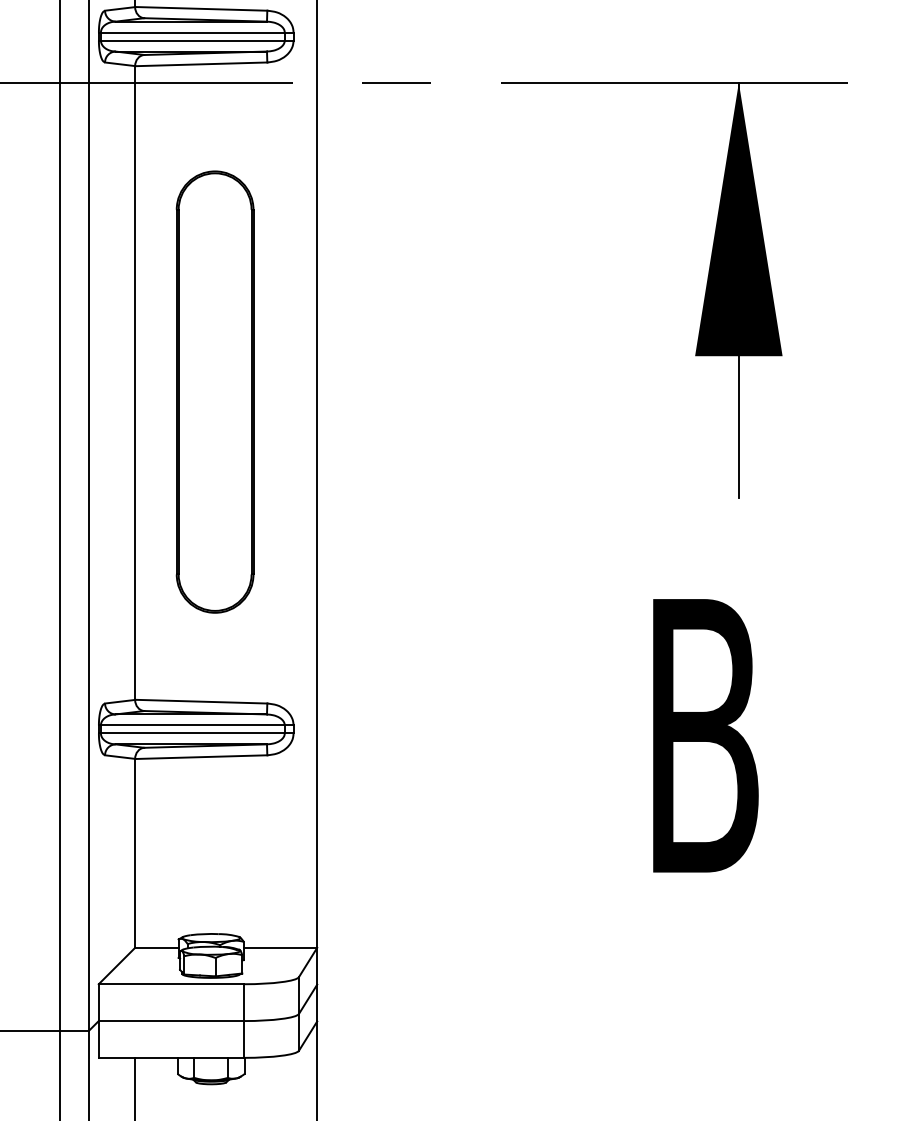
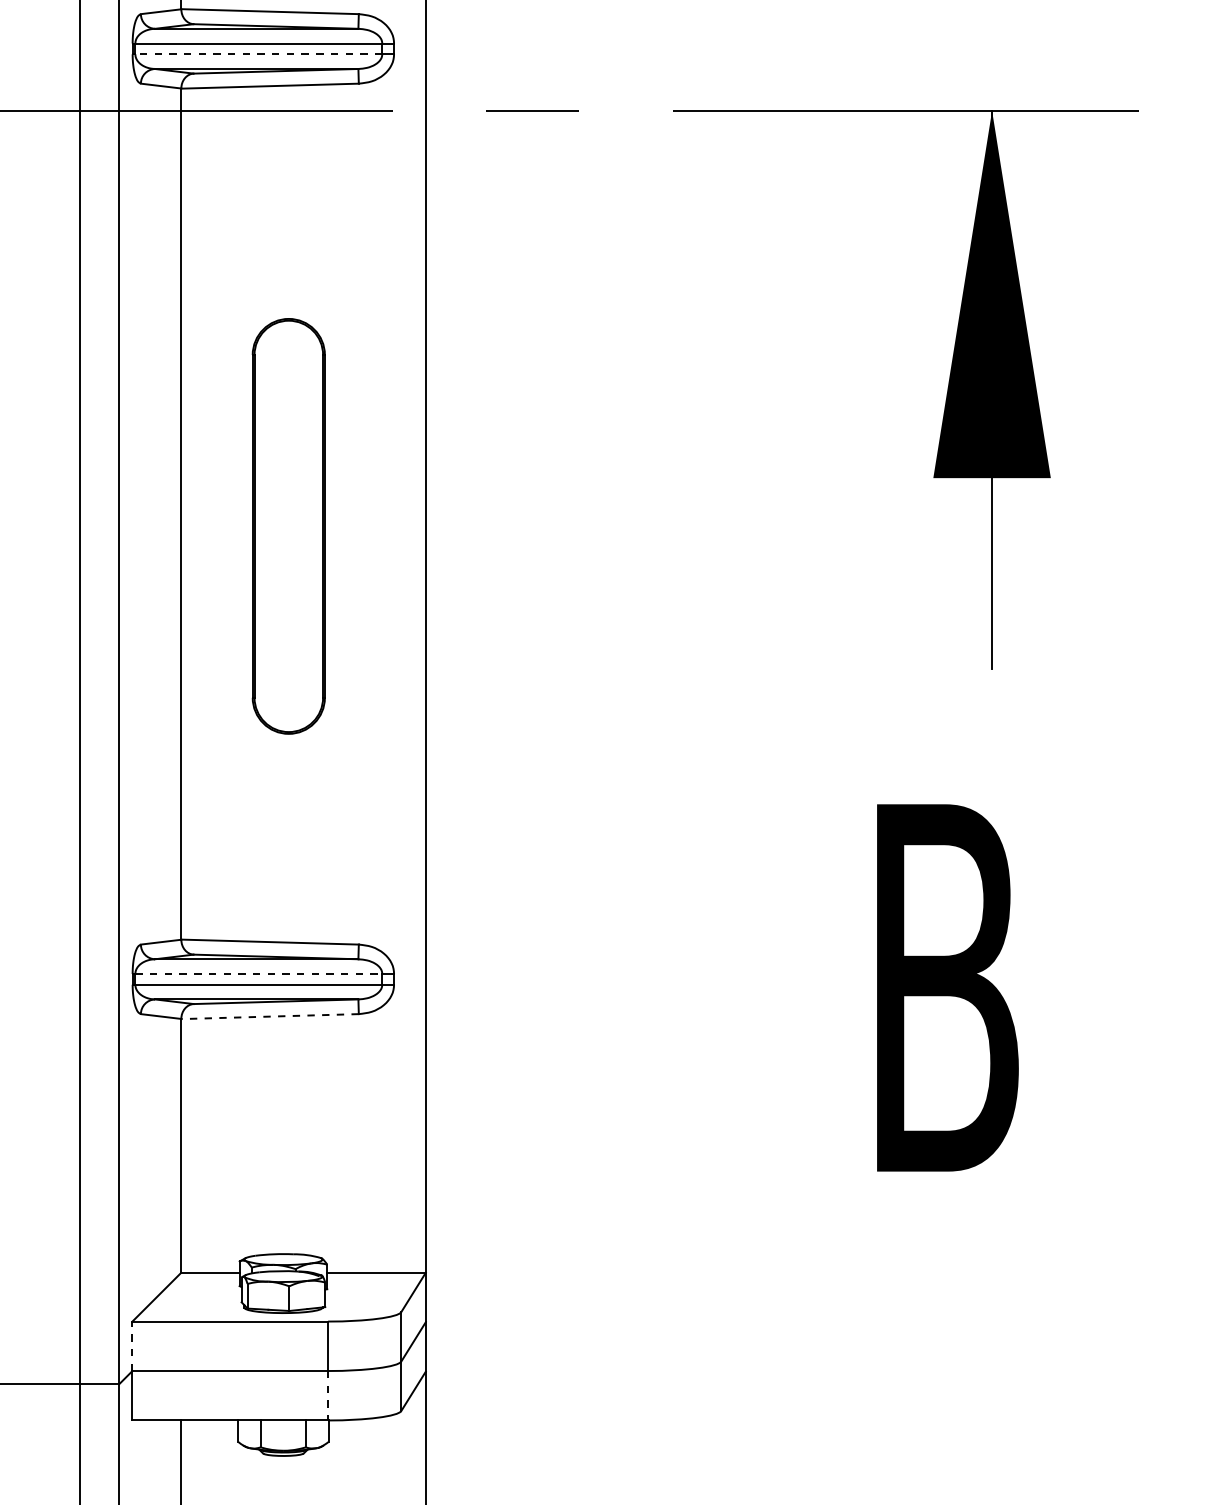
line: (192, 40) -> (258, 54), solid -> dashed
part: (214, 392) -> (288, 526), size x0.7
line: (193, 725) -> (259, 973), solid -> dashed
line: (201, 757) -> (270, 1016), solid -> dashed
line: (98, 1002) -> (132, 1346), solid -> dashed
line: (244, 1039) -> (328, 1395), solid -> dashed

